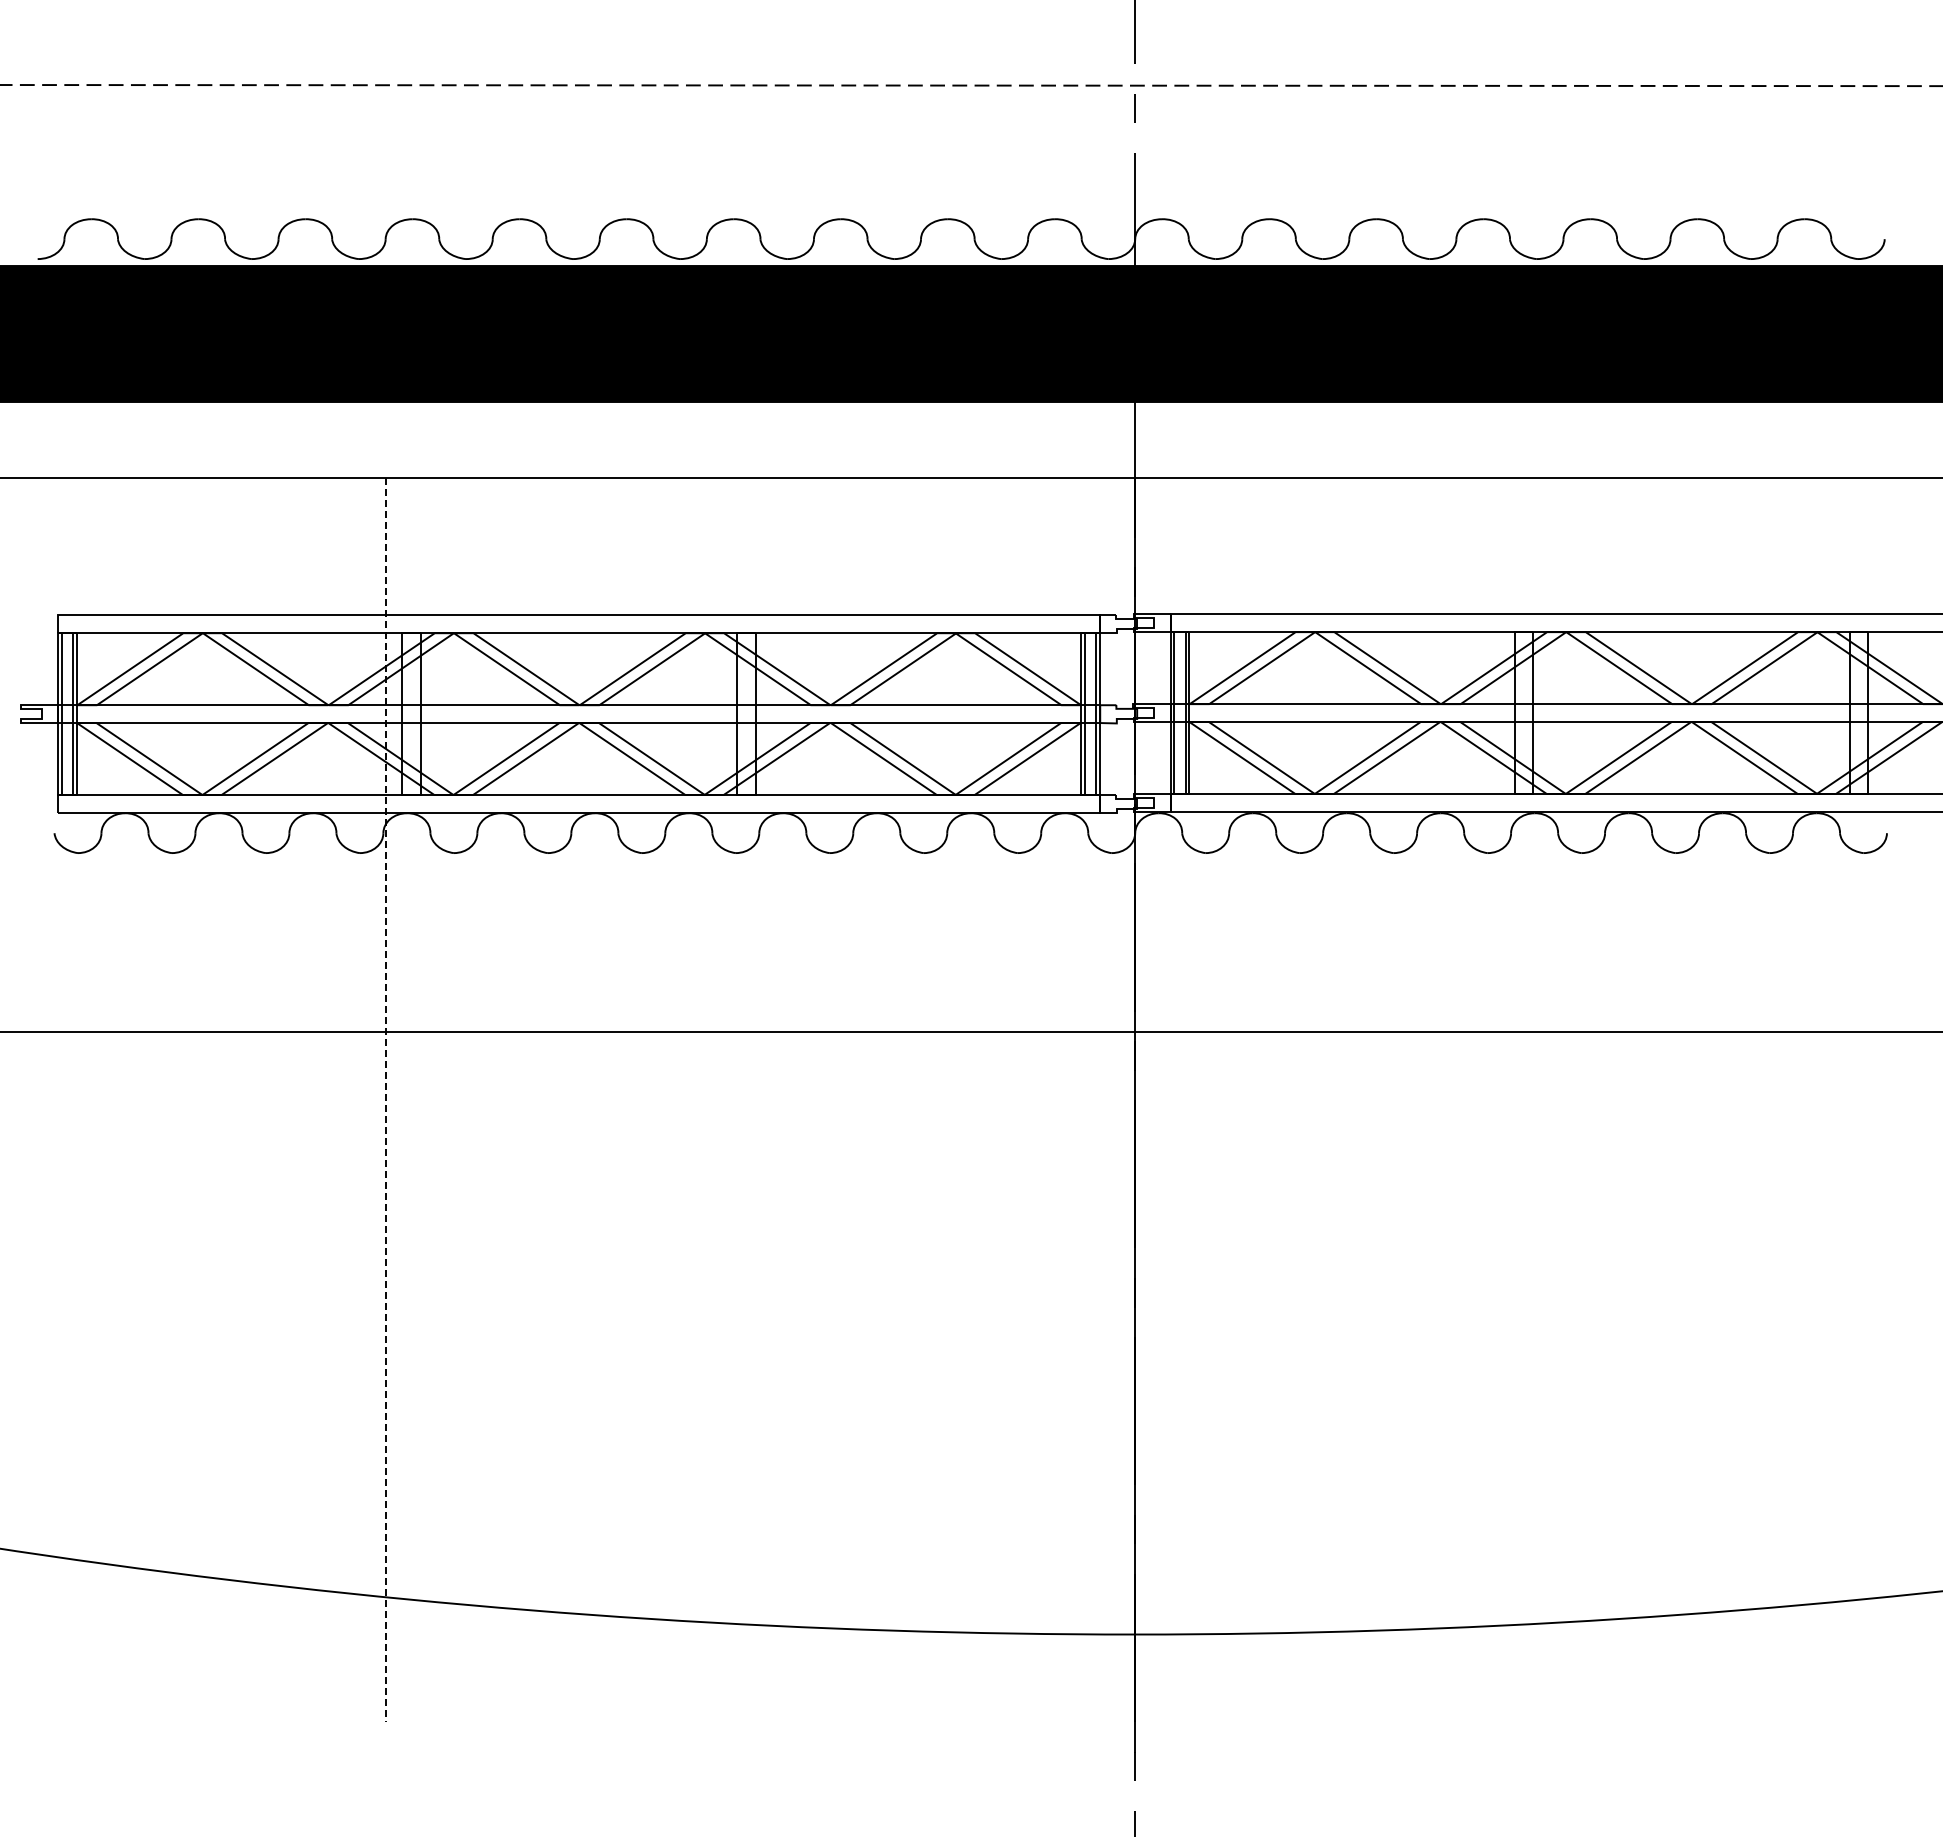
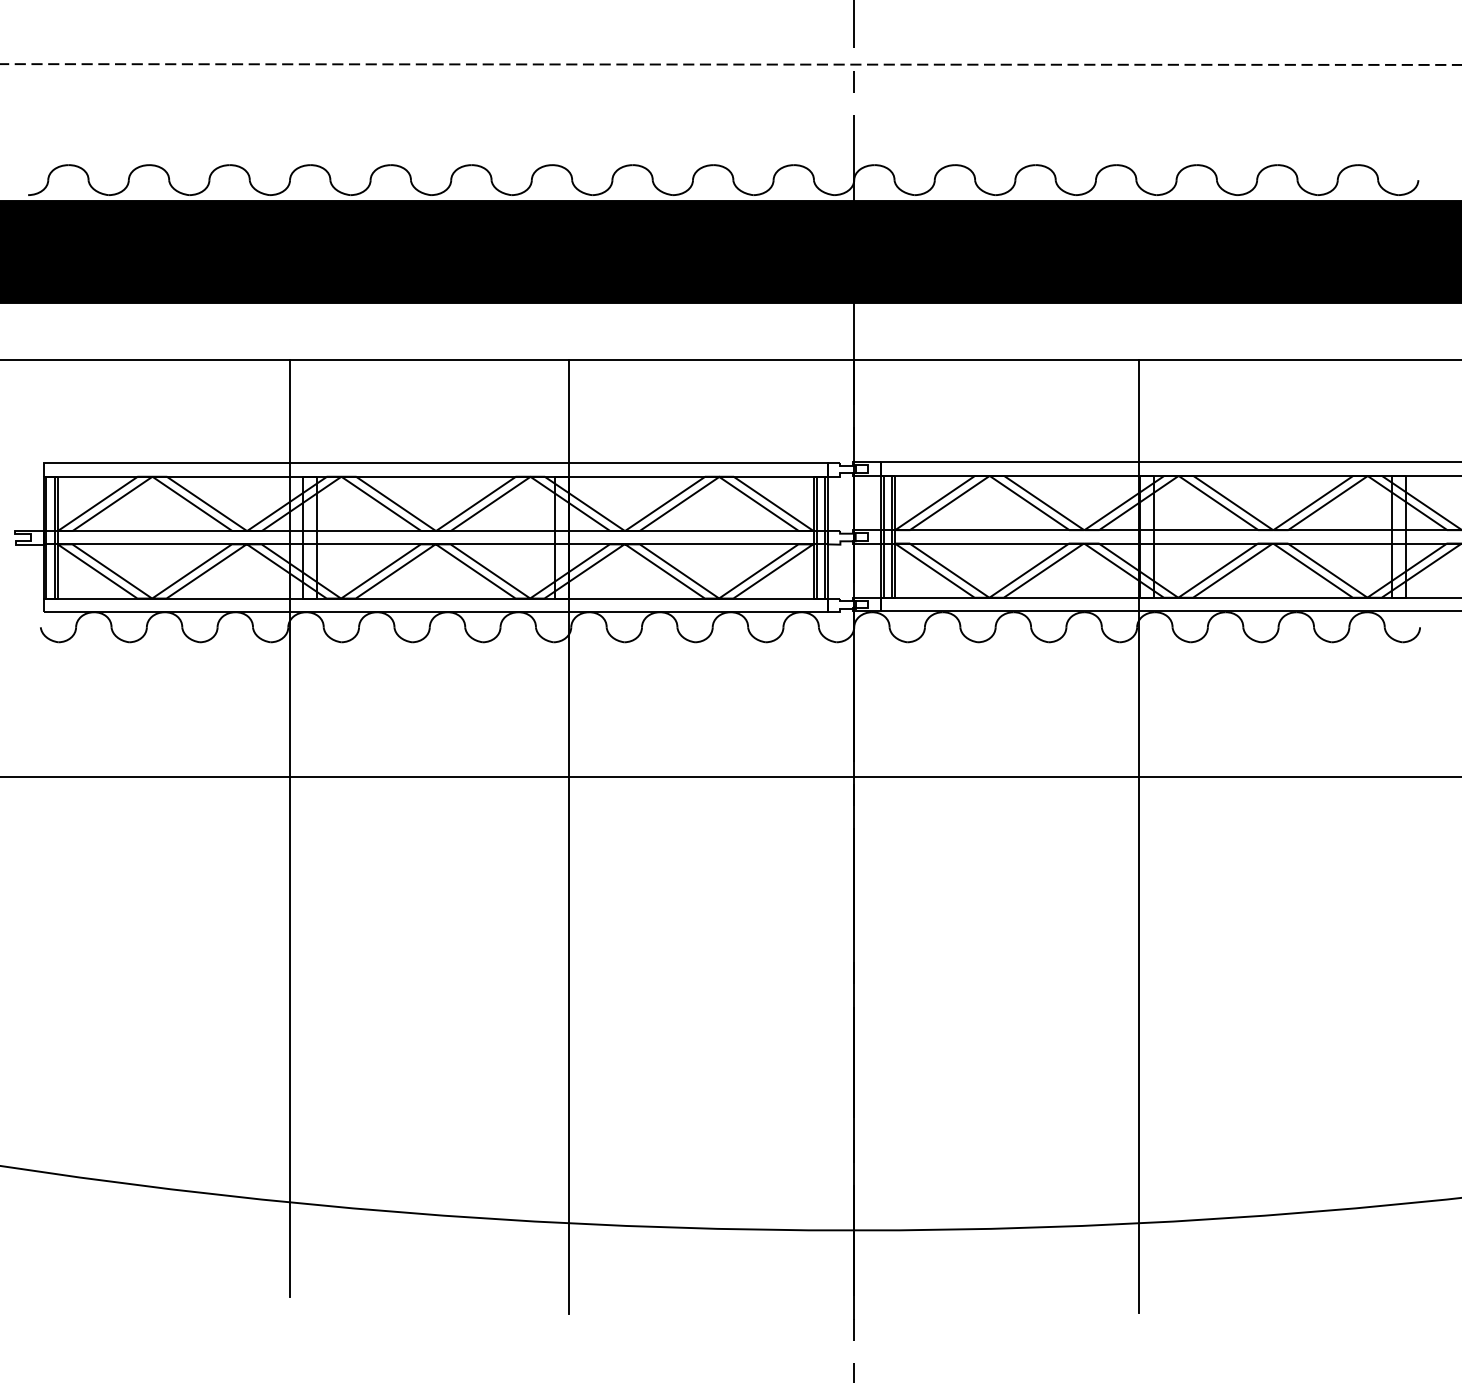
line: (385, 1100) -> (289, 828), dashed -> solid
line: (1513, 1110) -> (1138, 836), added
line: (756, 1111) -> (569, 836), added

